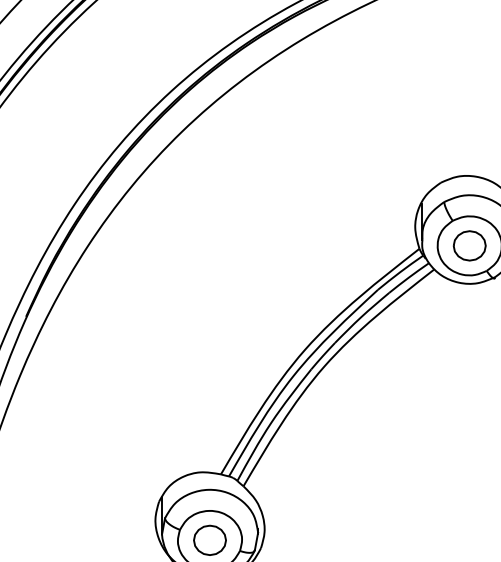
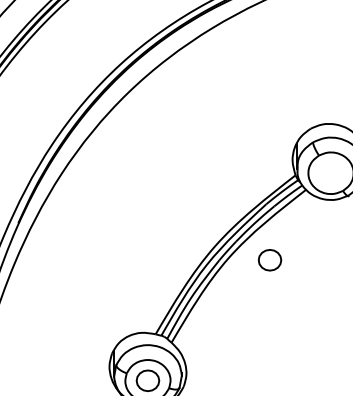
part: (469, 246) -> (269, 260), moved

